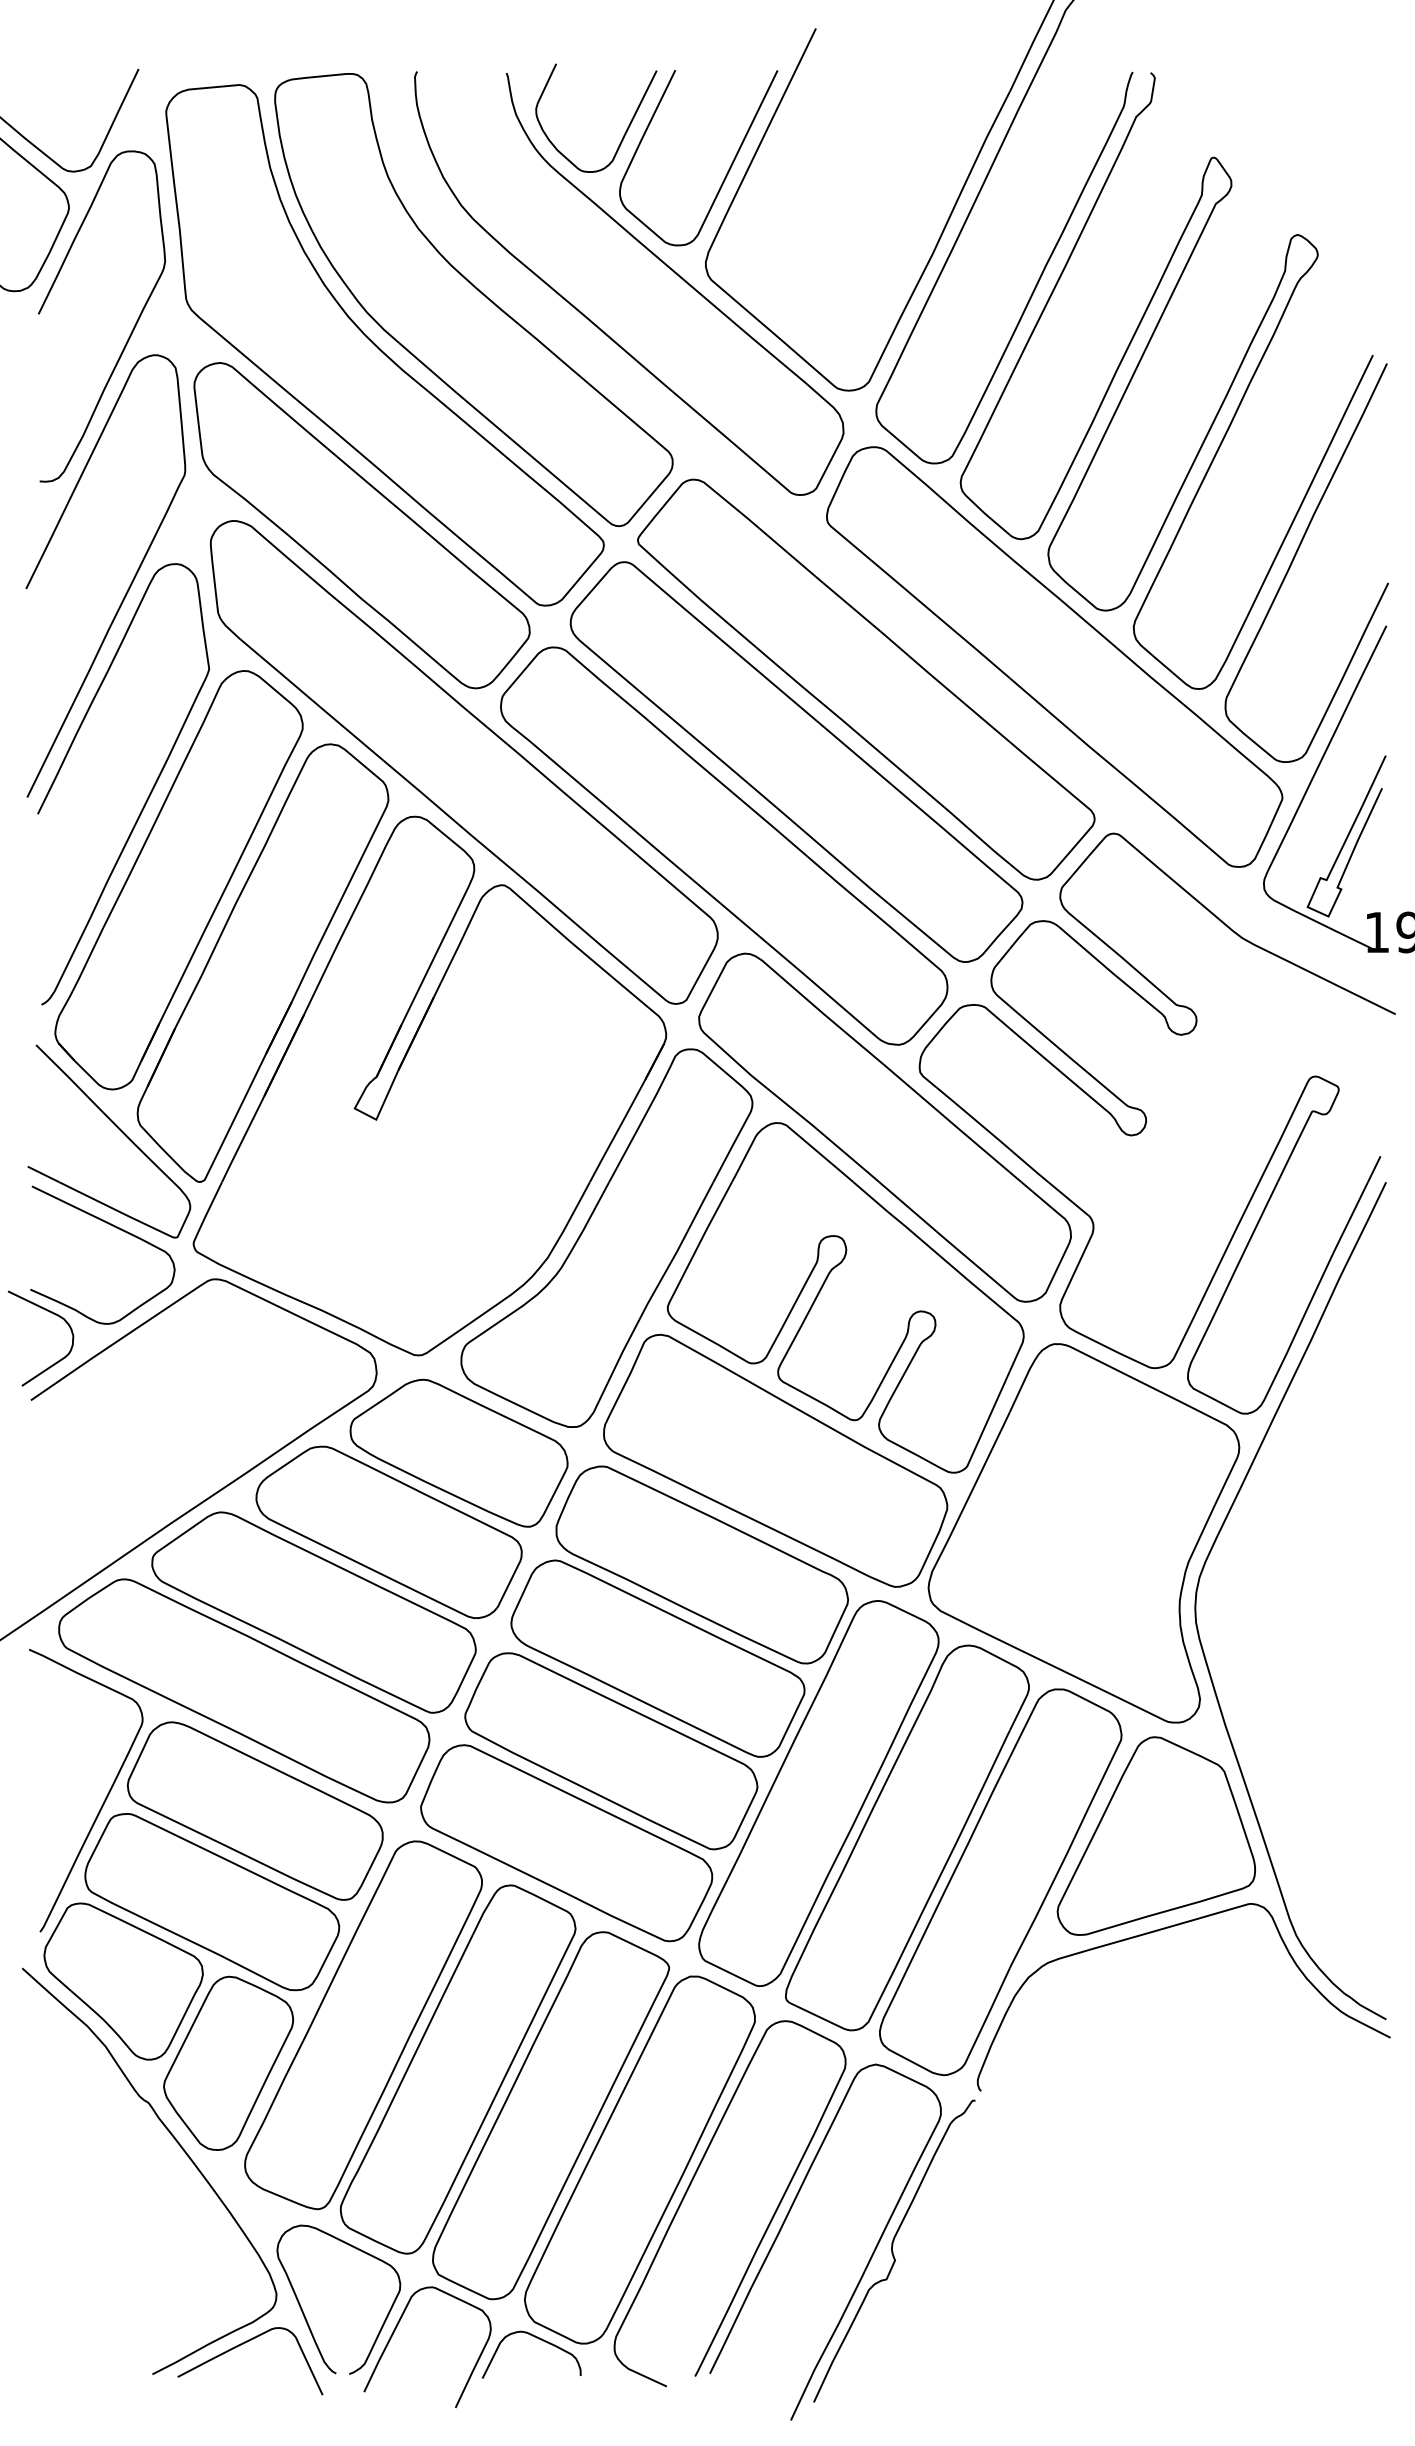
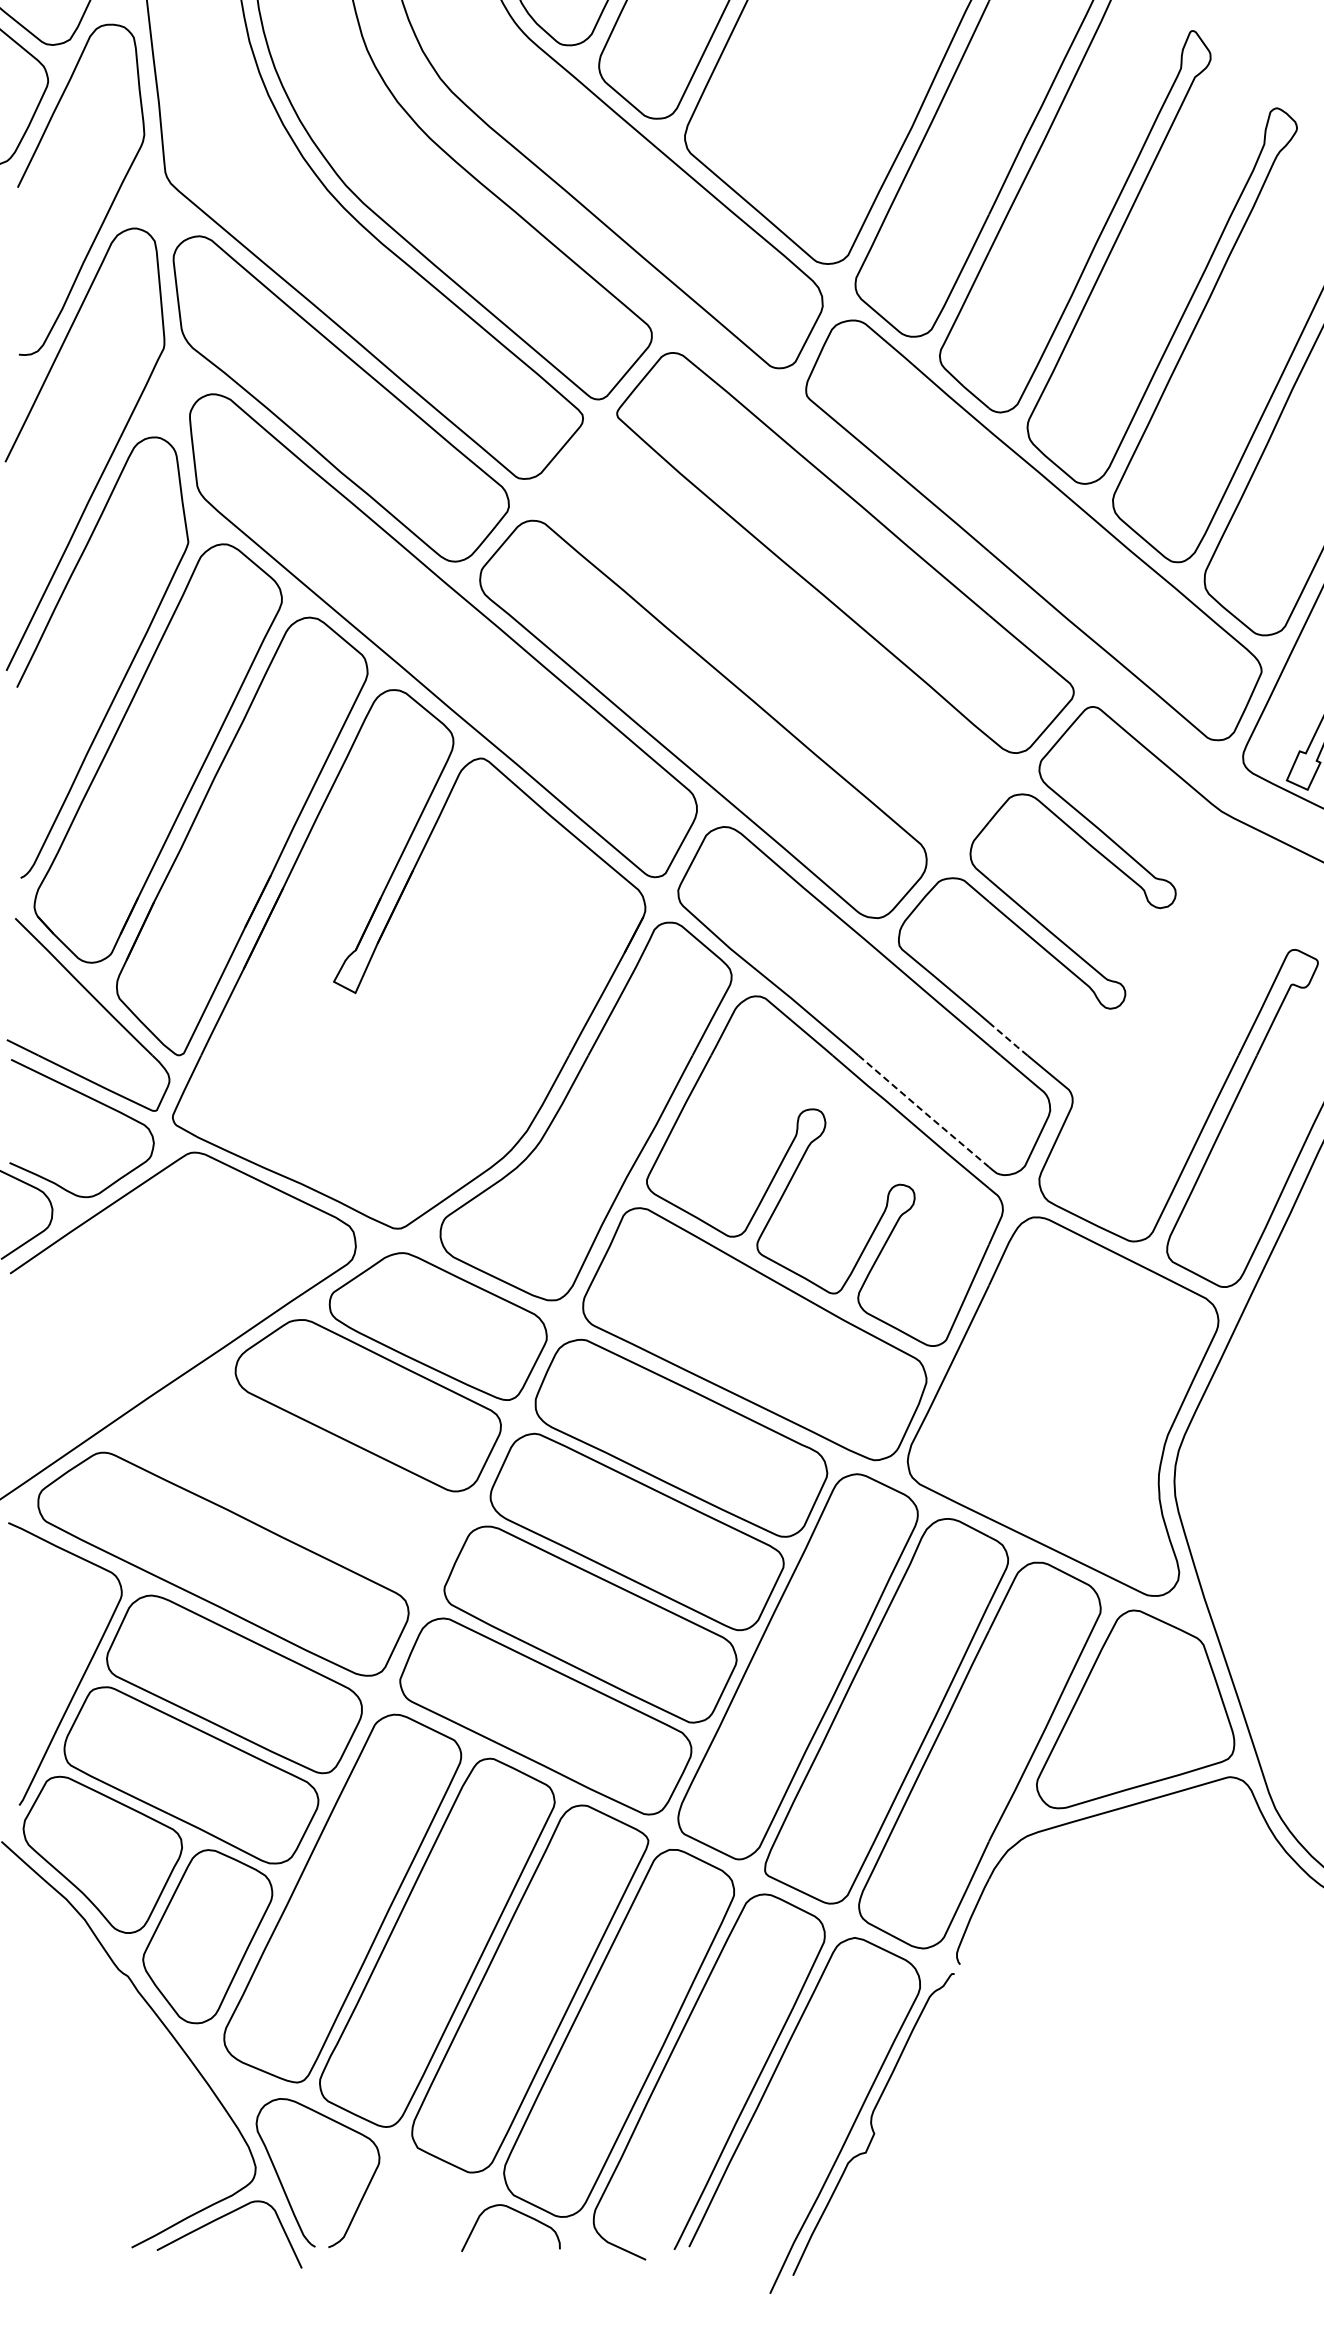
part: (796, 761) -> (775, 634), removed
line: (1029, 1166) -> (1008, 1039), solid -> dashed
line: (945, 1239) -> (924, 1112), solid -> dashed
part: (313, 1612) -> (292, 1485), removed
curve: (395, 2330) -> (374, 2203), removed

